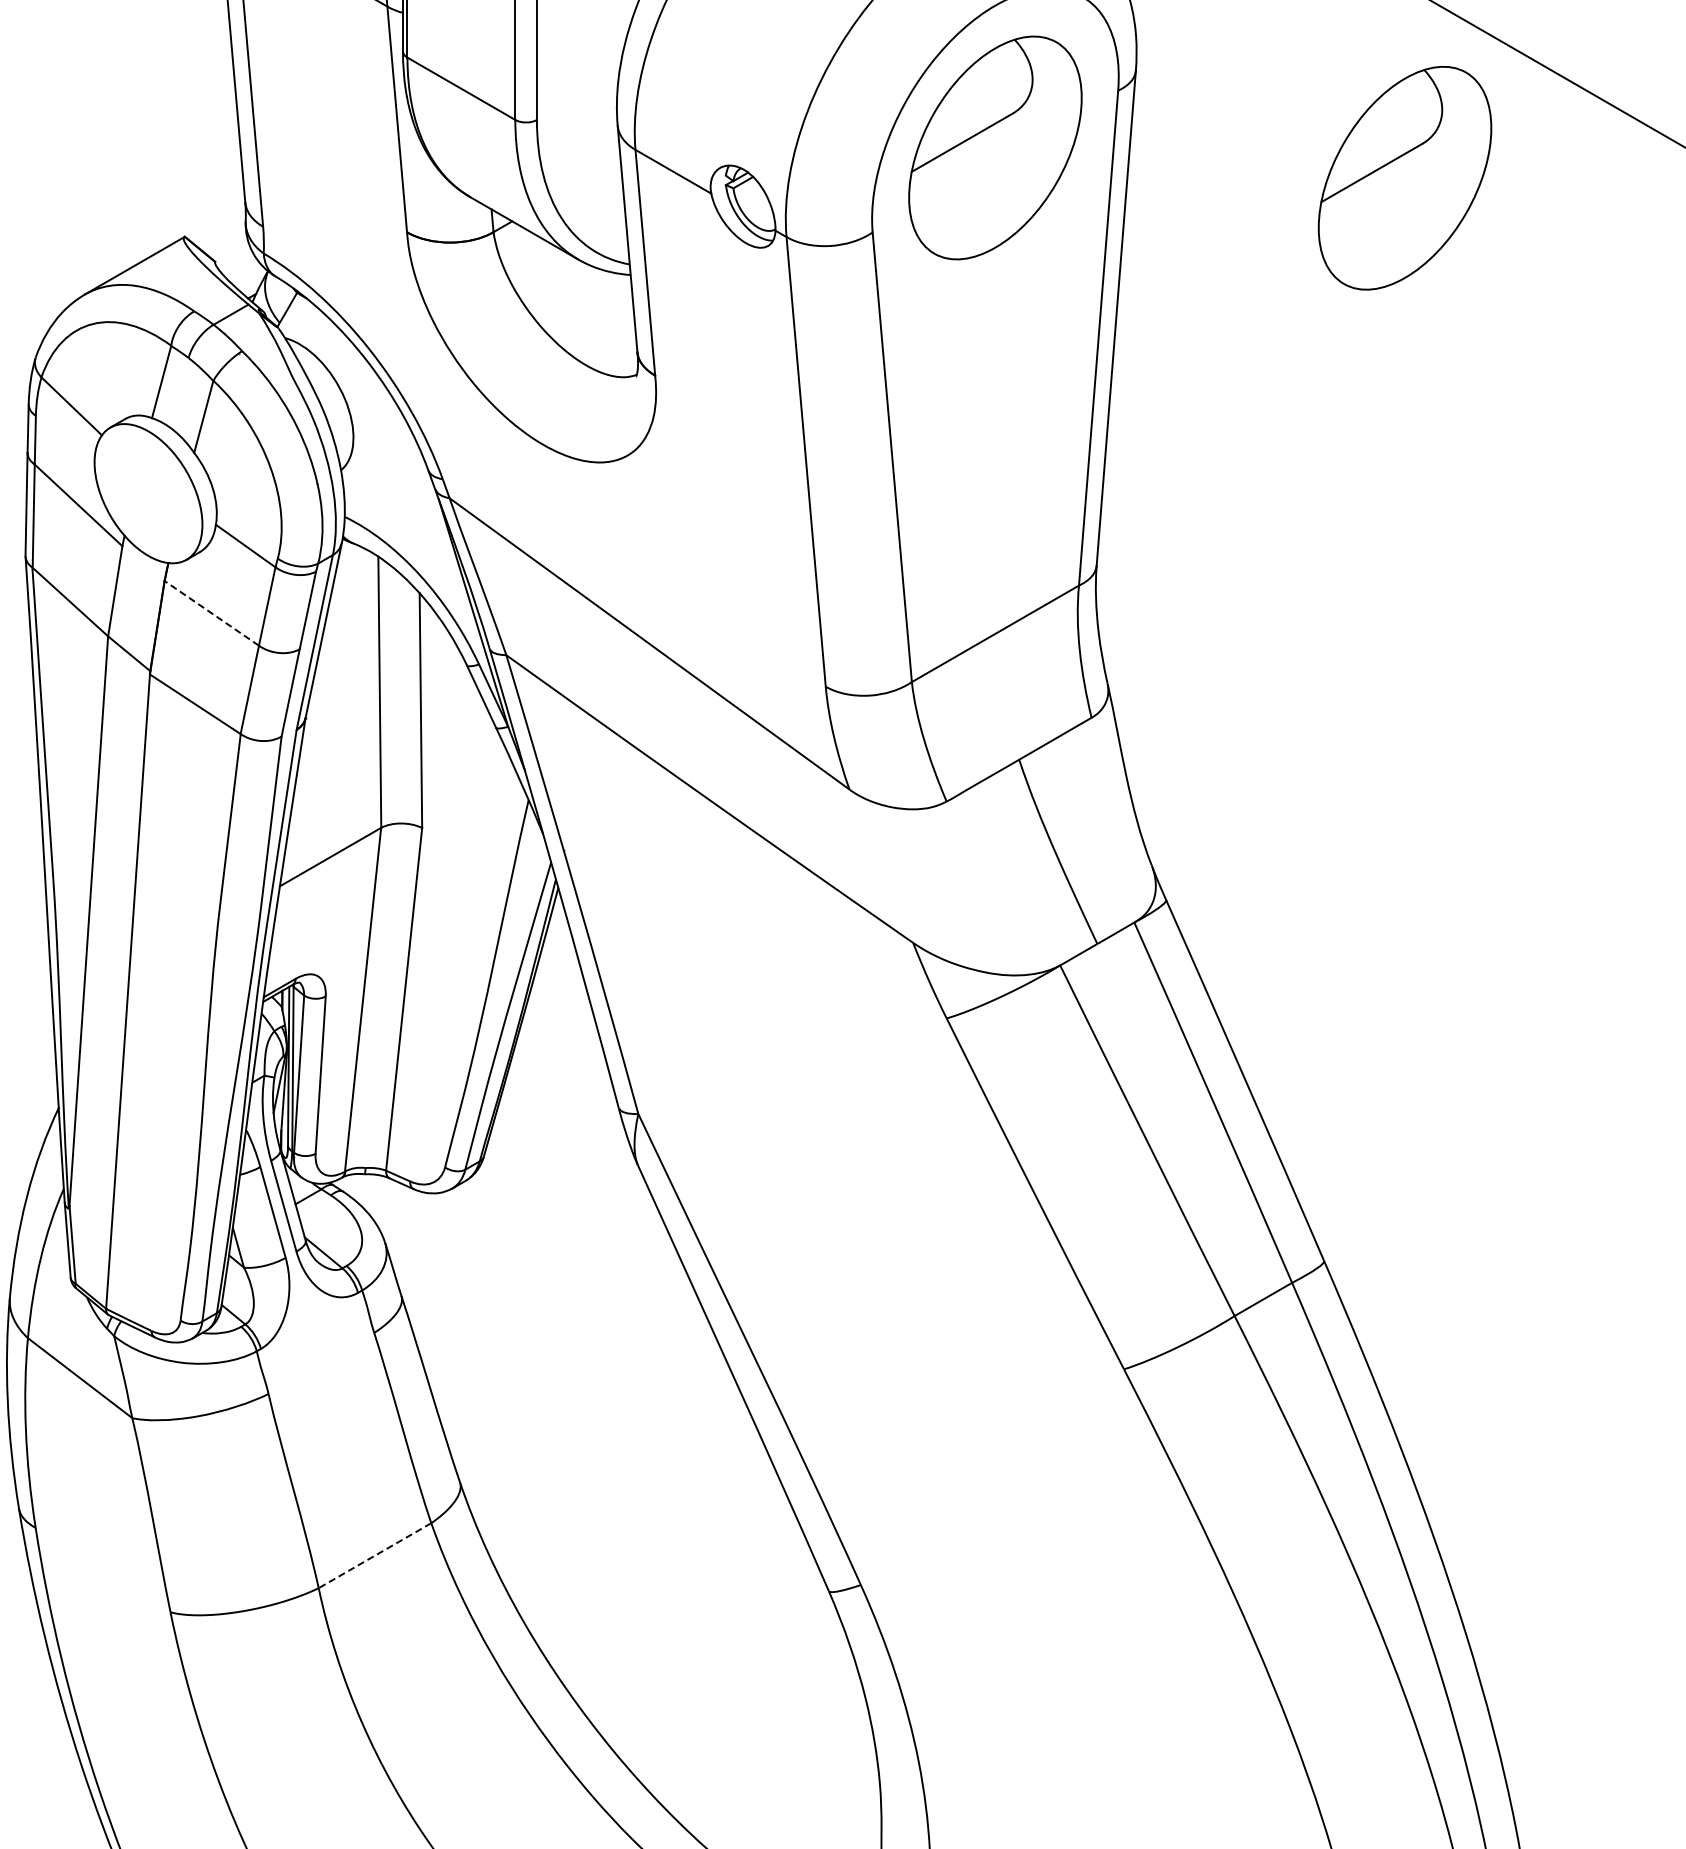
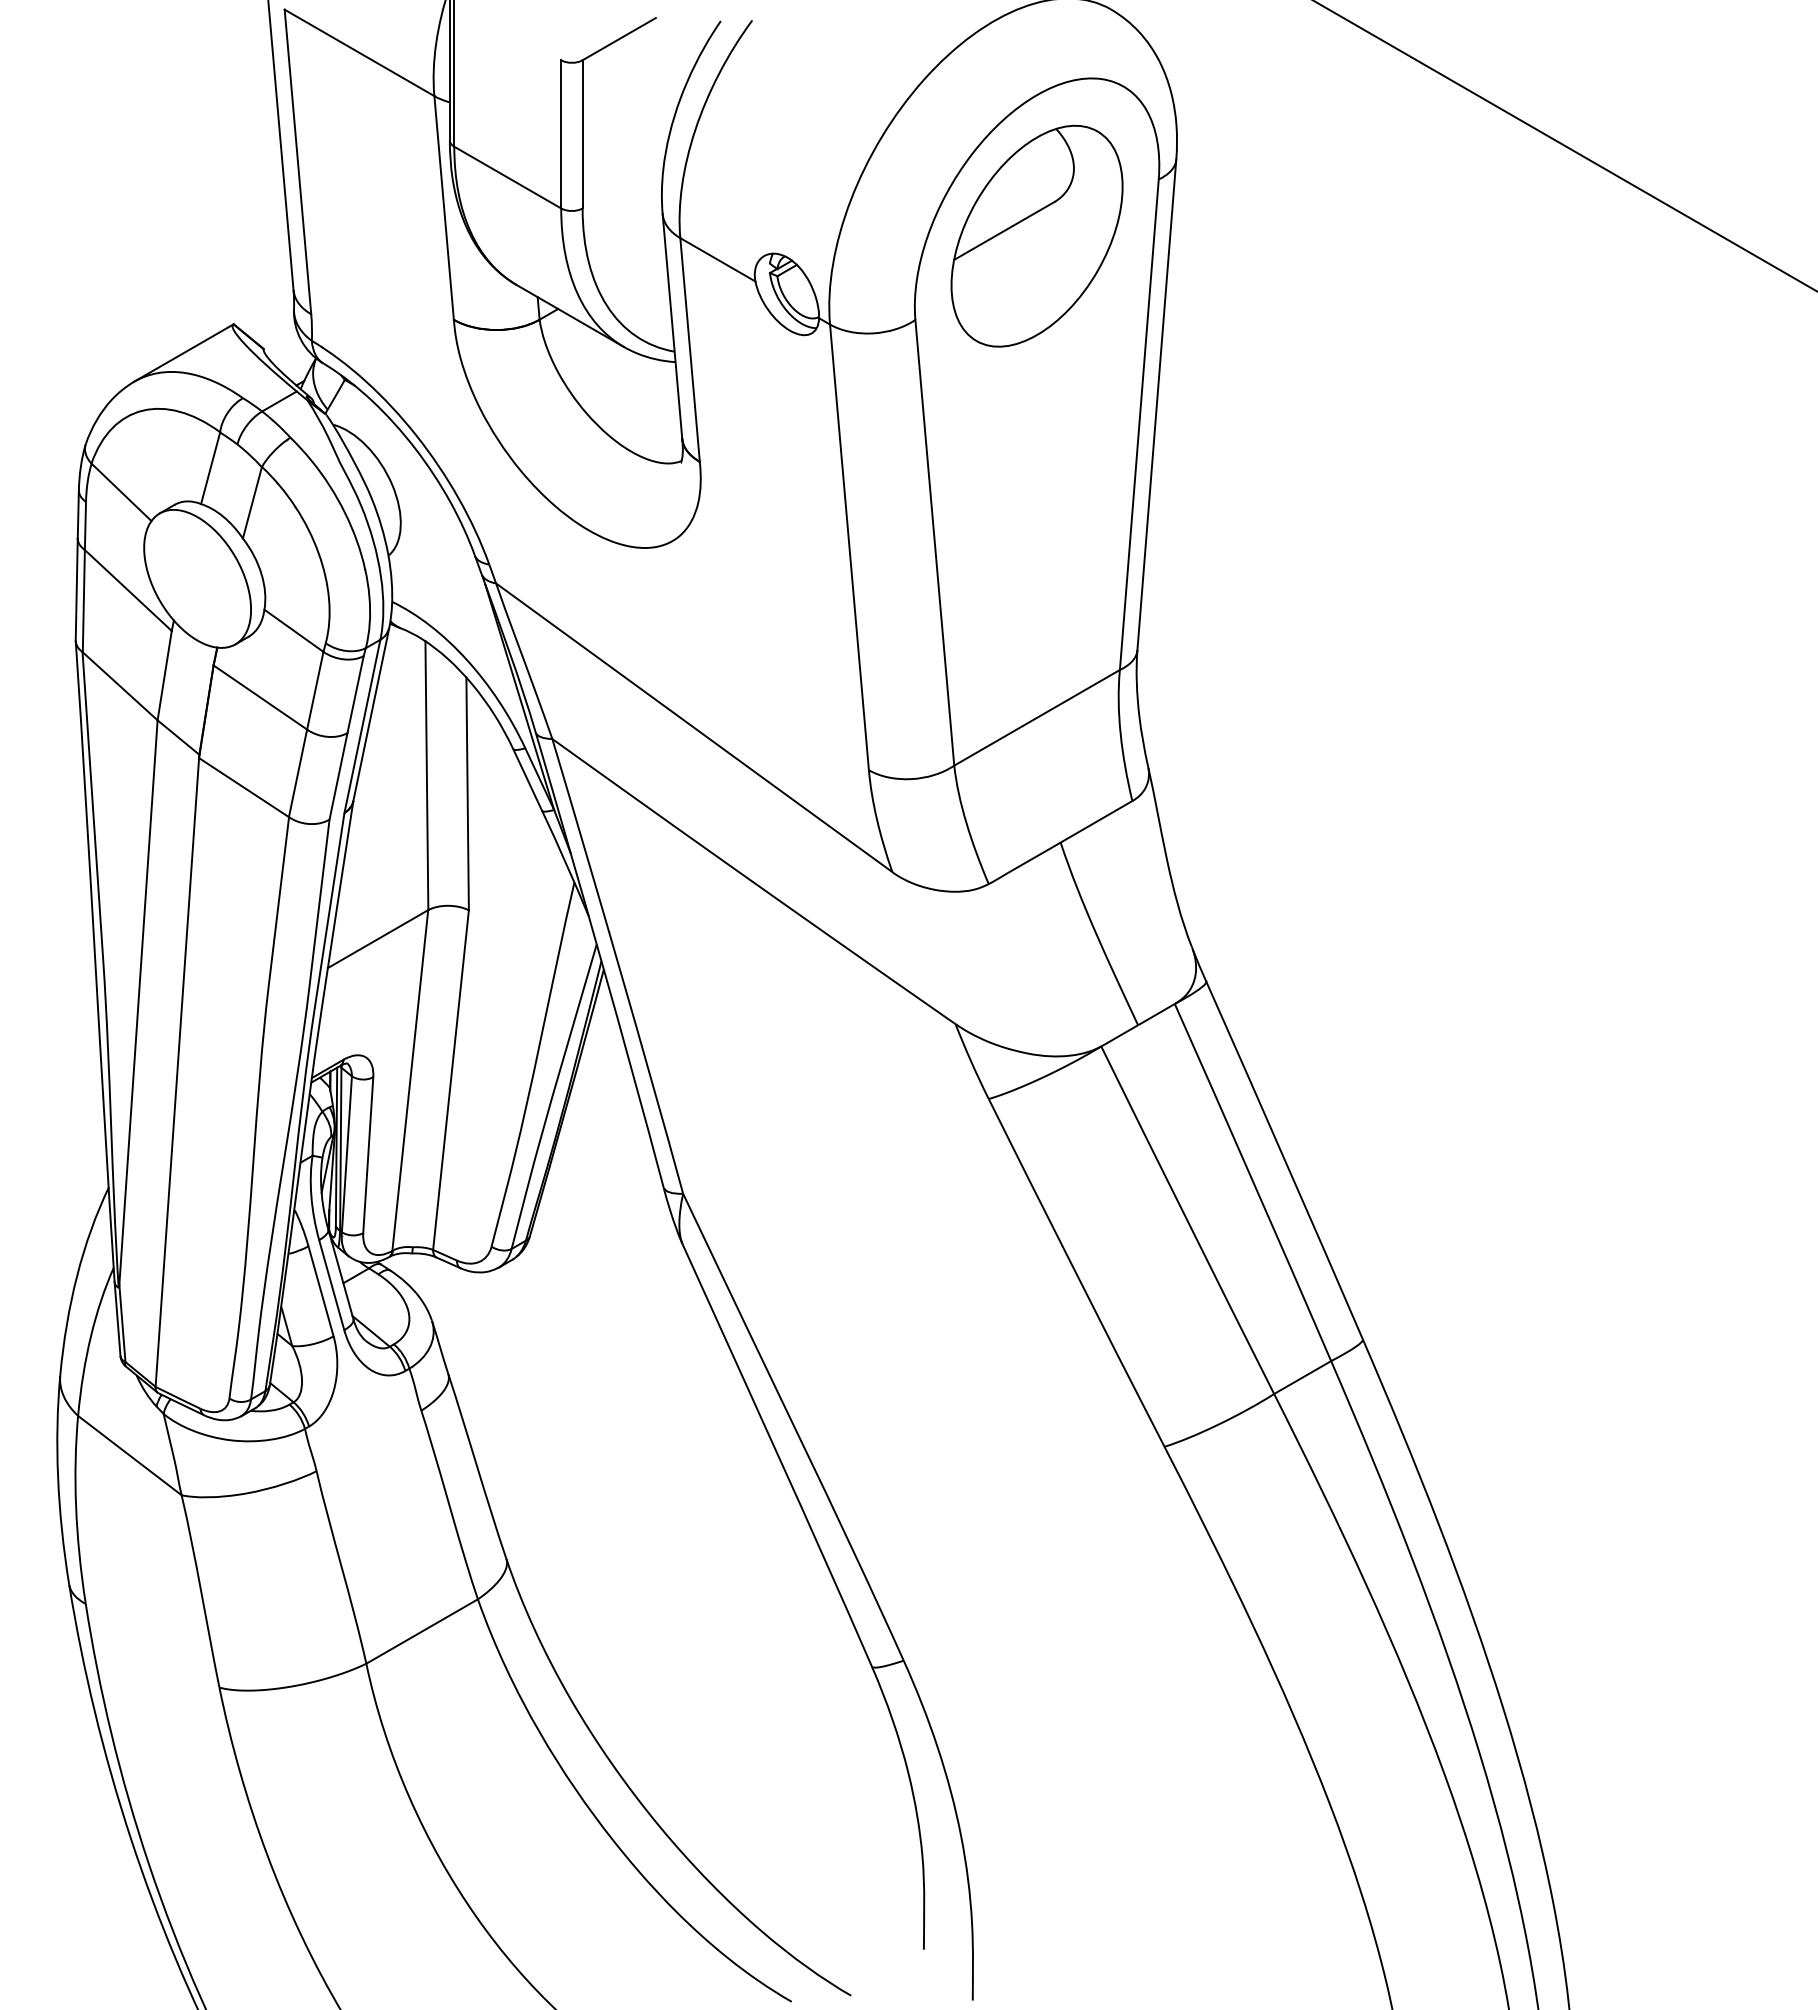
part: (1404, 177) -> (1442, 265), removed
line: (211, 613) -> (260, 697), dashed -> solid
line: (374, 1555) -> (421, 1631), dashed -> solid

